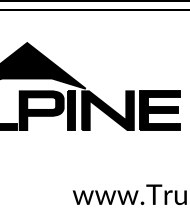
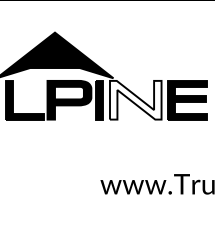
fill: (107, 109) -> (135, 99), removed

